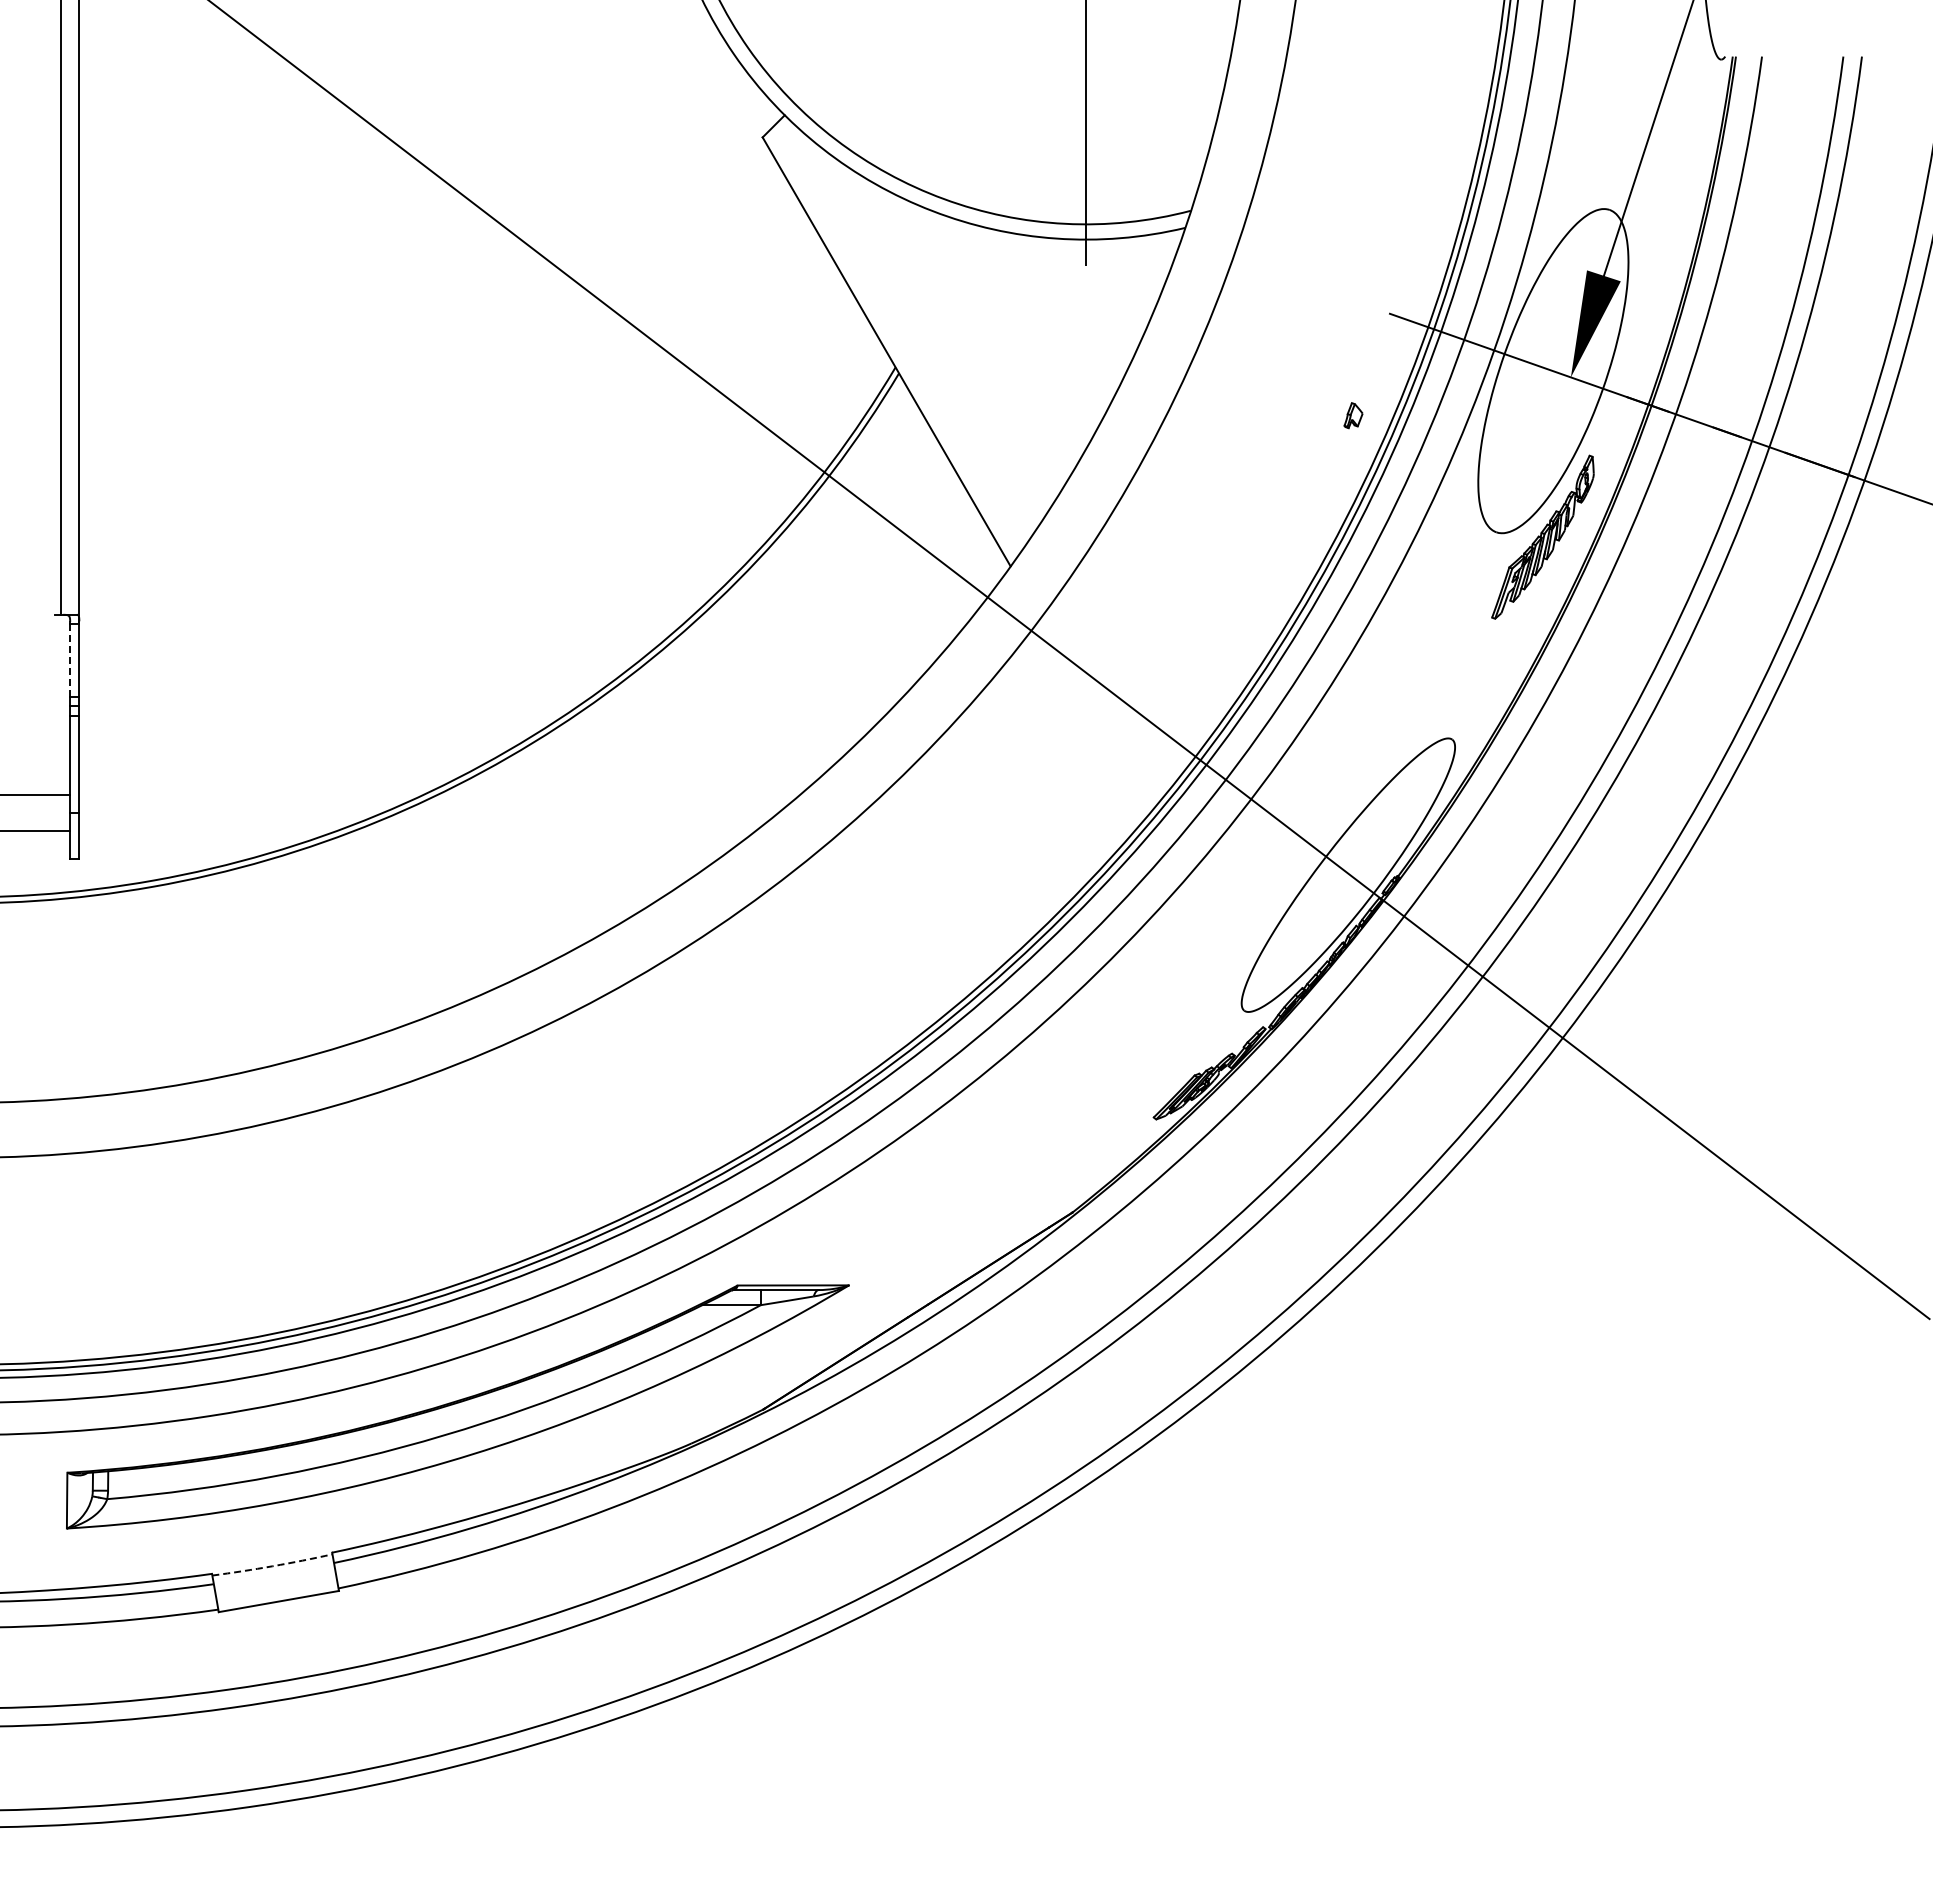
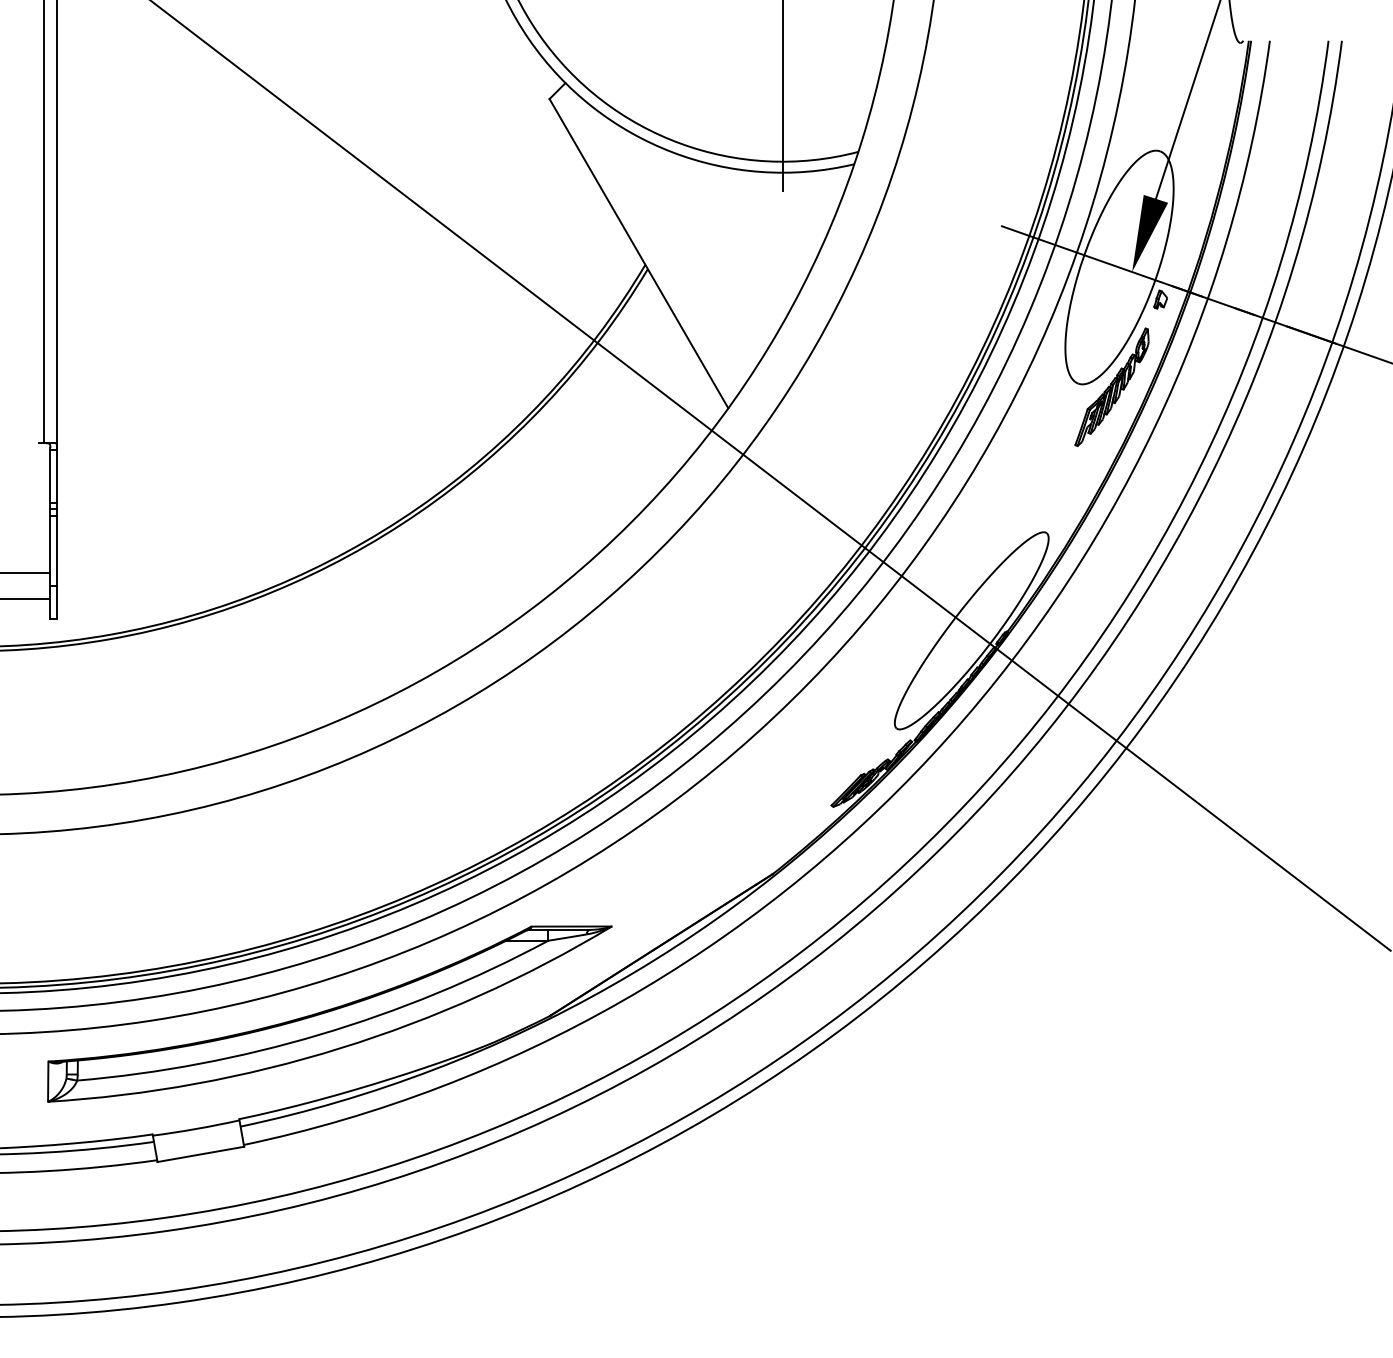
part: (1353, 415) -> (1160, 299), moved
line: (70, 660) -> (50, 476), dashed -> solid
arc: (272, 1566) -> (196, 1129), dashed -> solid

